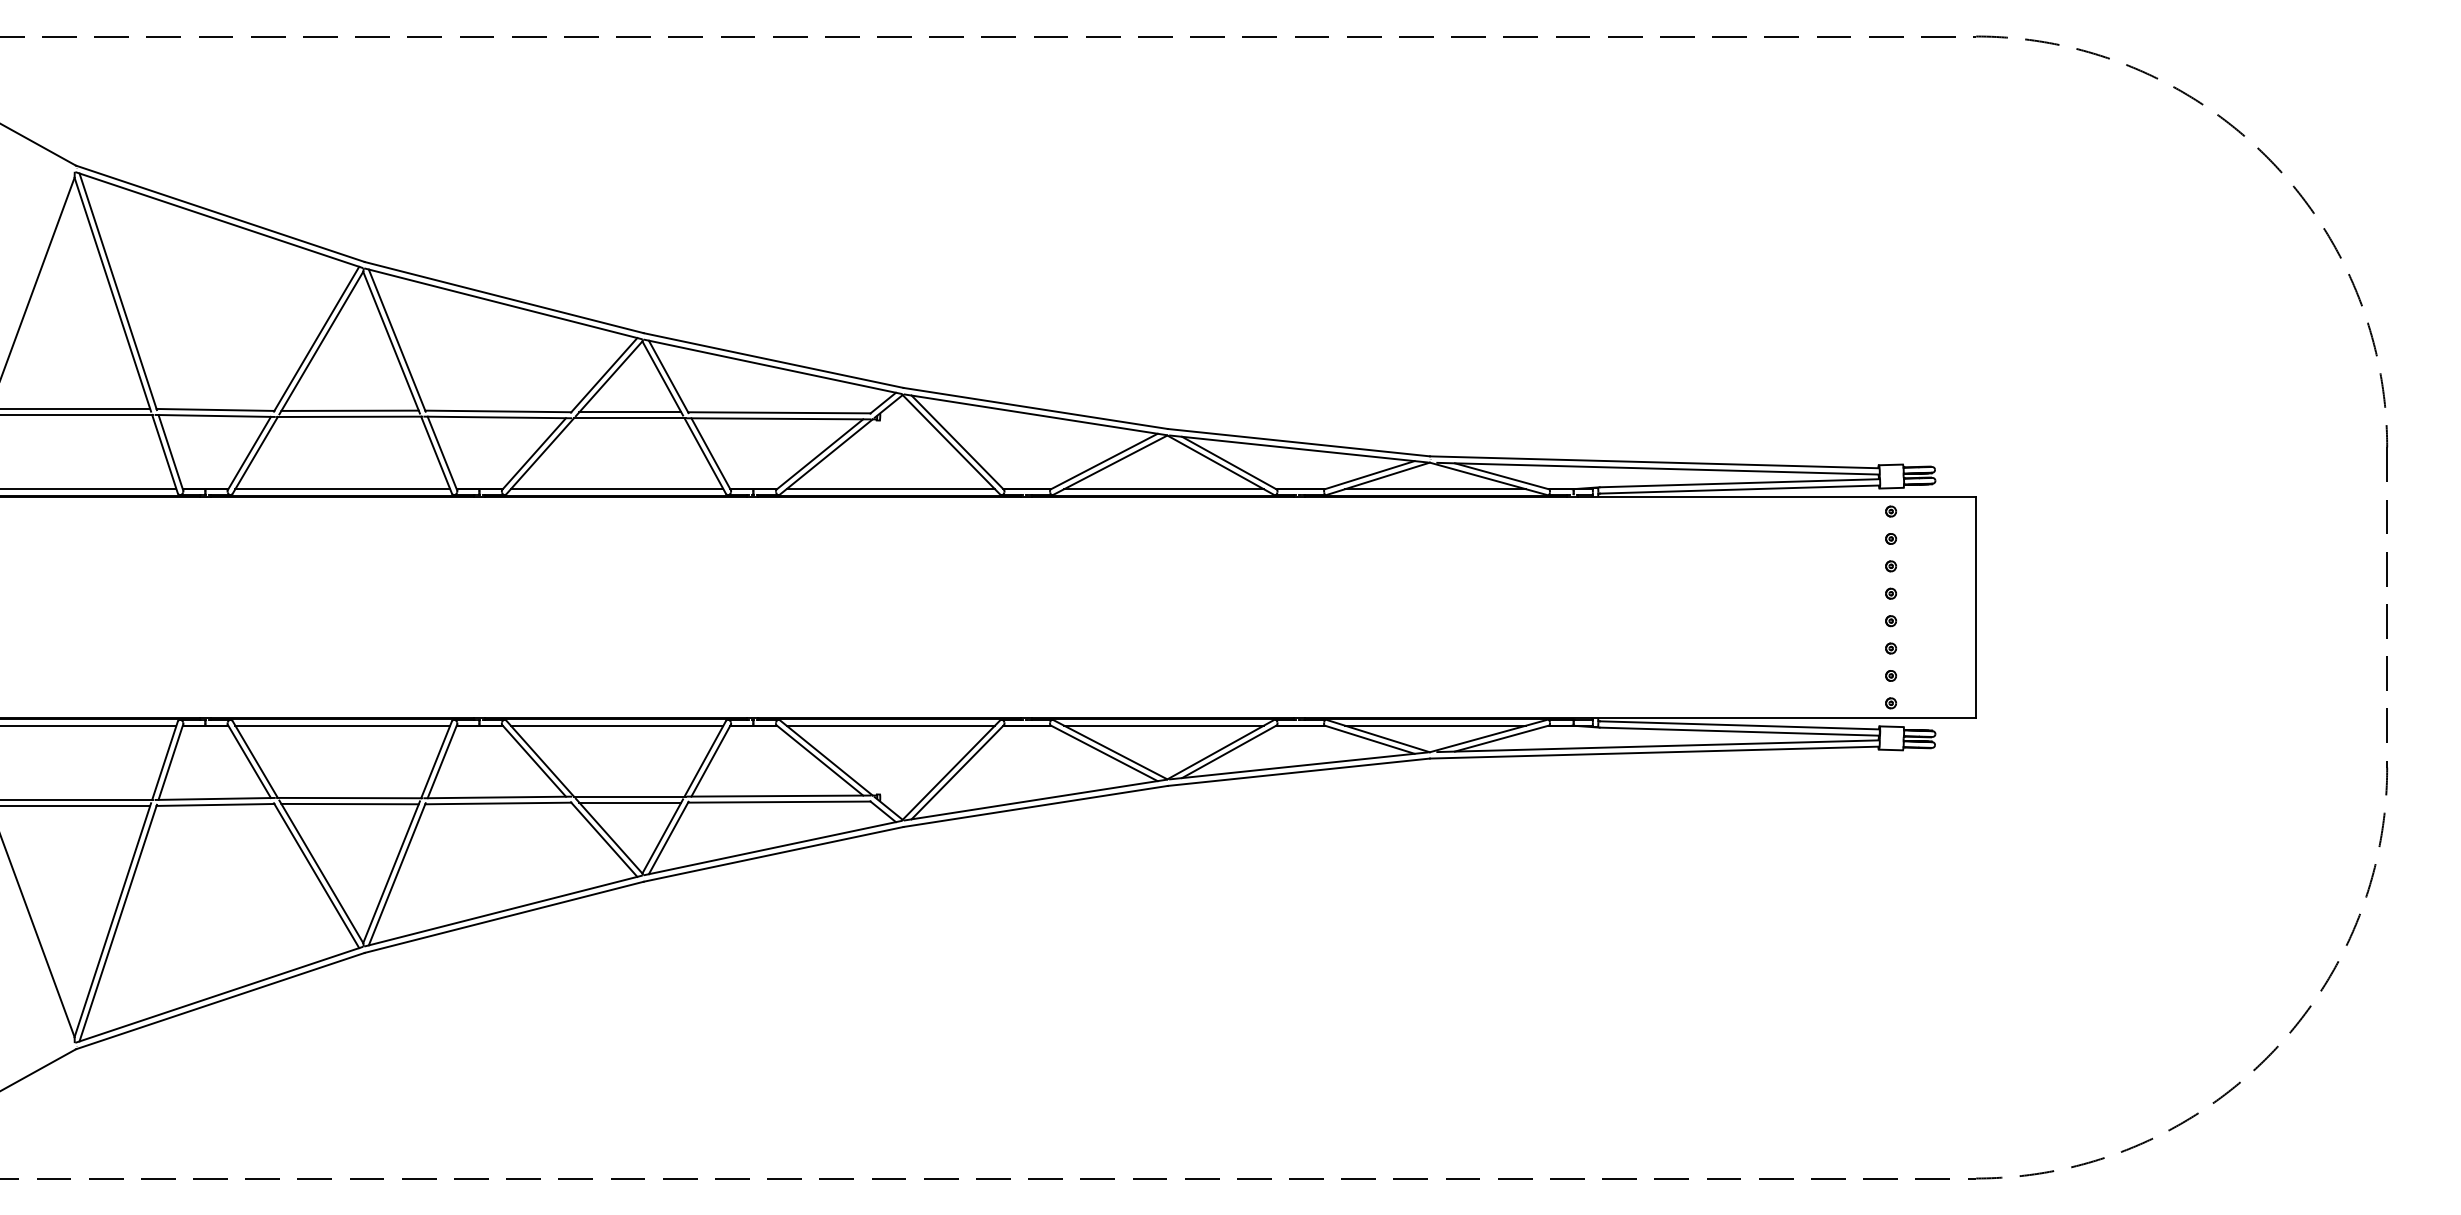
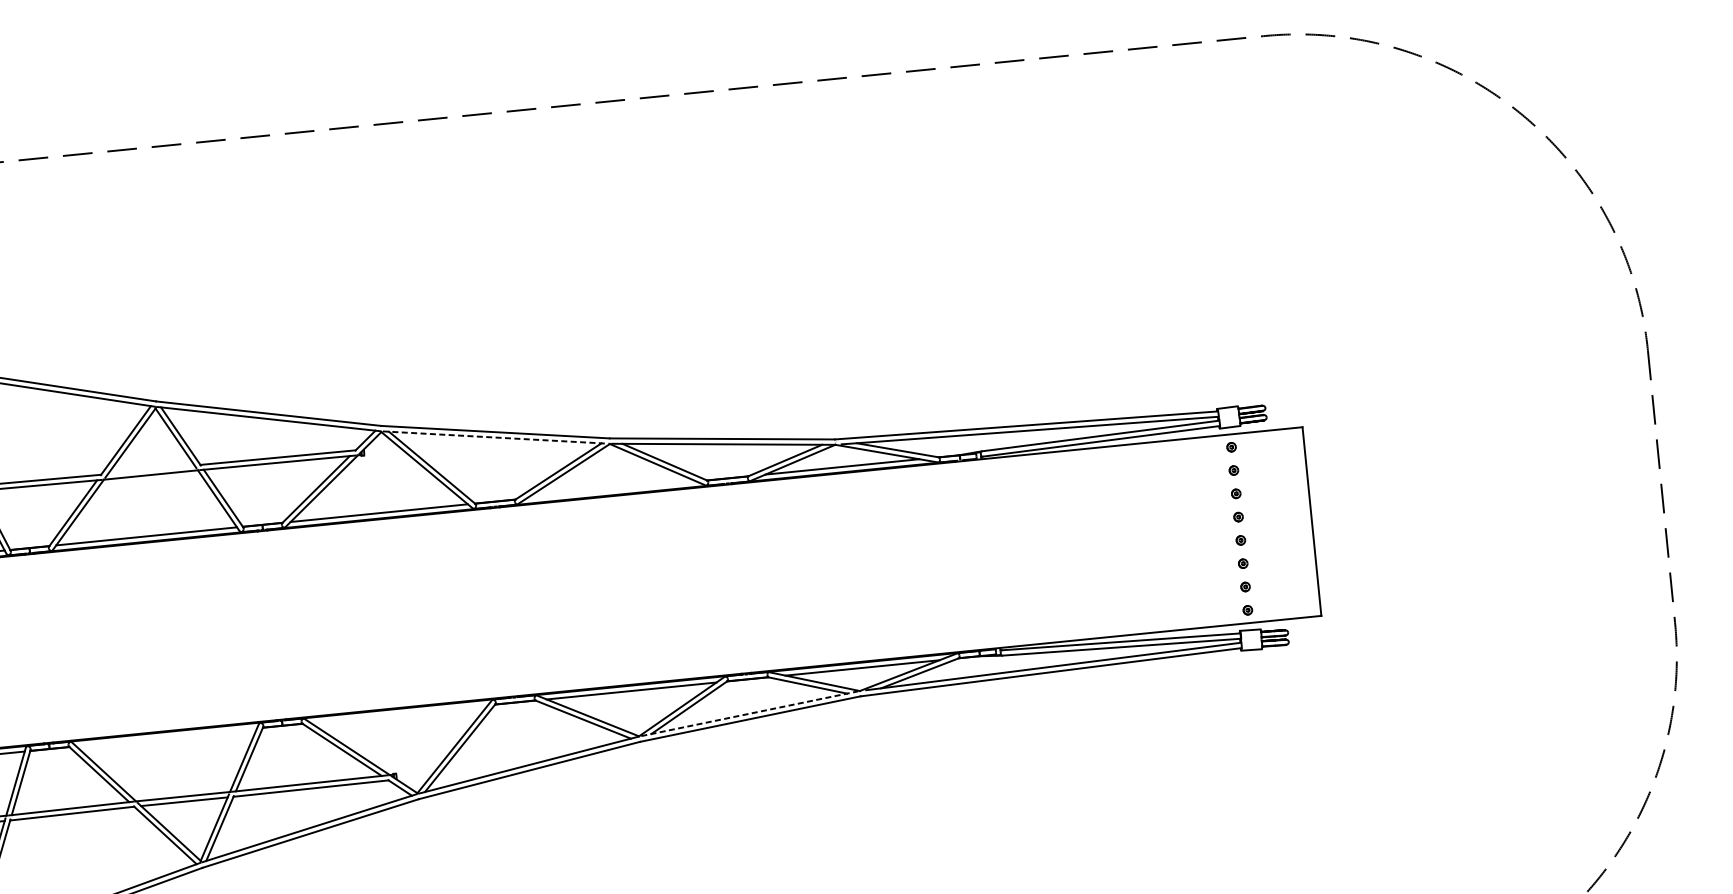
line: (630, 412) -> (151, 470), removed
line: (1035, 414) -> (495, 437), solid -> dashed
line: (1163, 489) -> (611, 490), removed
line: (616, 725) -> (166, 737), removed
line: (890, 725) -> (399, 714), removed
line: (1298, 765) -> (749, 713), solid -> dashed

